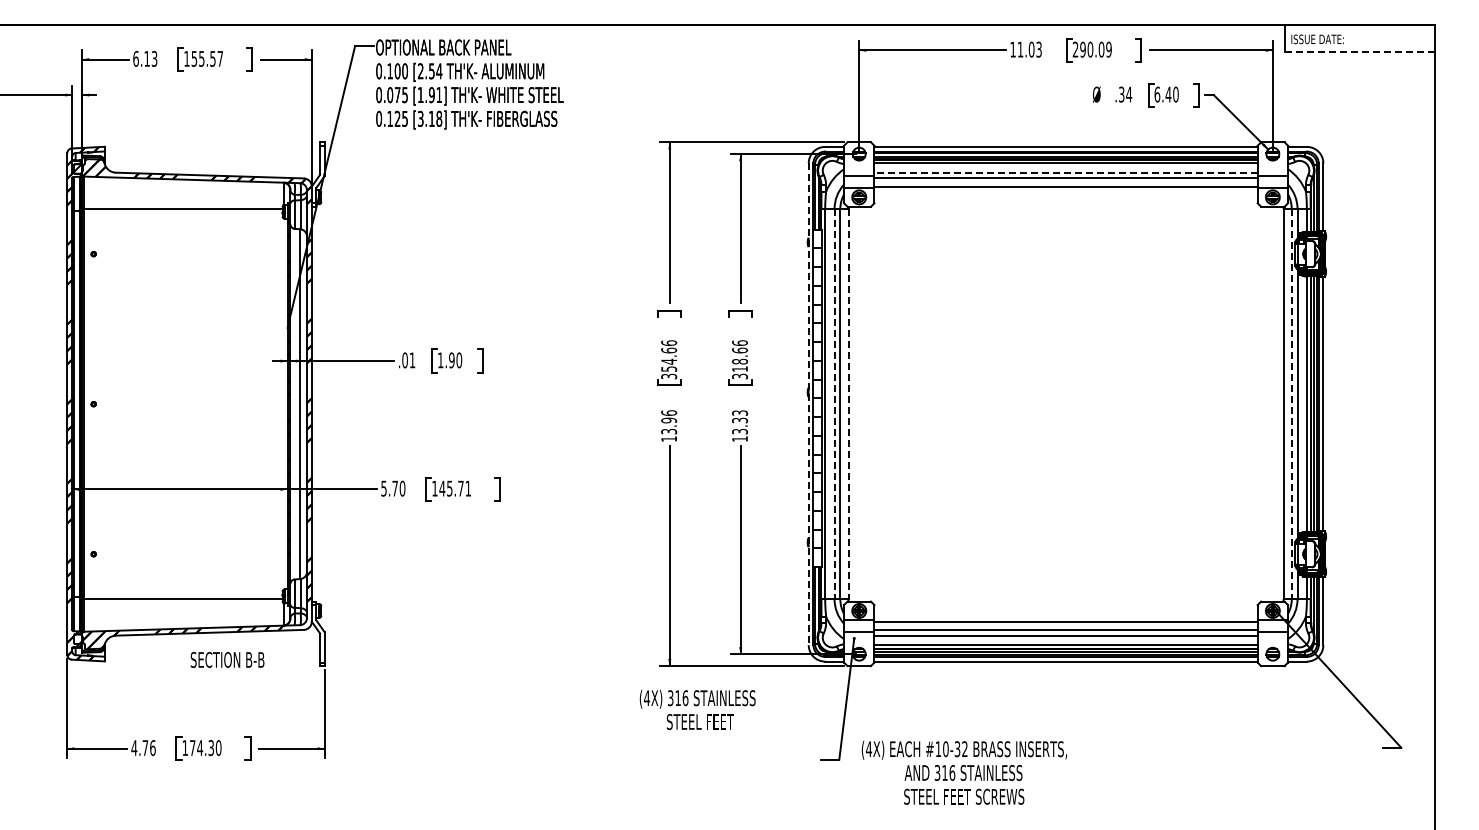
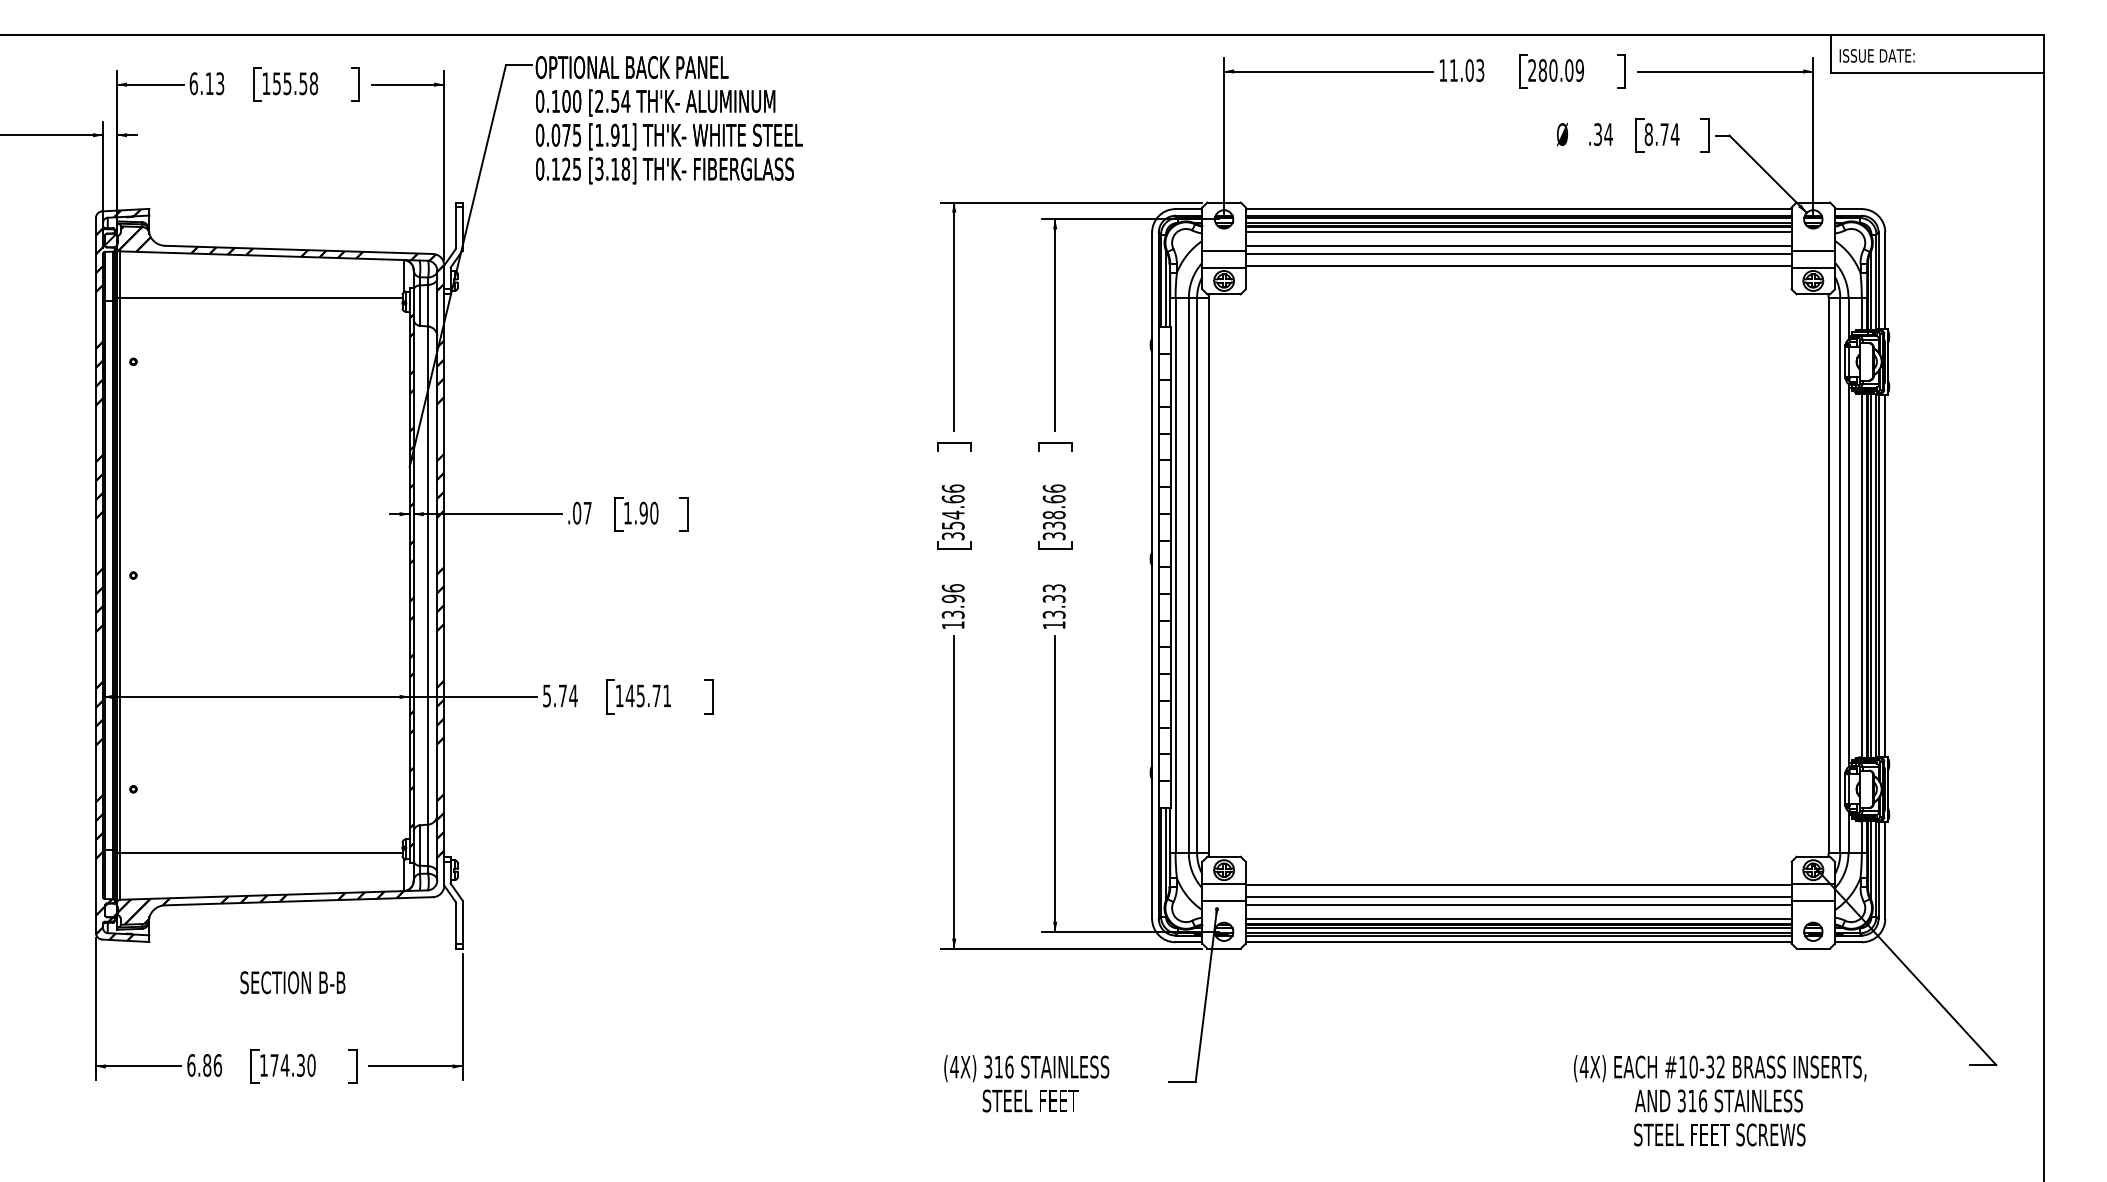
text: (1082, 49) -> (1542, 70), 290.09 -> 280.09
line: (1360, 51) -> (1938, 73), dashed -> solid
text: (220, 58) -> (314, 83), 155.57 -> 155.58
text: (1166, 94) -> (1661, 134), 6.40 -> 8.74
line: (1066, 172) -> (1519, 245), dashed -> solid
text: (412, 360) -> (587, 513), .01 -> .07
text: (740, 368) -> (1054, 524), 318.66 -> 338.66
line: (808, 404) -> (1151, 576), dashed -> solid
line: (834, 404) -> (1188, 576), dashed -> solid
line: (848, 404) -> (1208, 576), dashed -> solid
line: (1291, 404) -> (1839, 576), dashed -> solid
text: (402, 488) -> (573, 695), 5.70 -> 5.74
text: (227, 659) -> (292, 982), moved
text: (697, 709) -> (1026, 1083), moved
text: (139, 748) -> (198, 1066), 4.76 -> 6.86
text: (964, 772) -> (1720, 1100), moved

